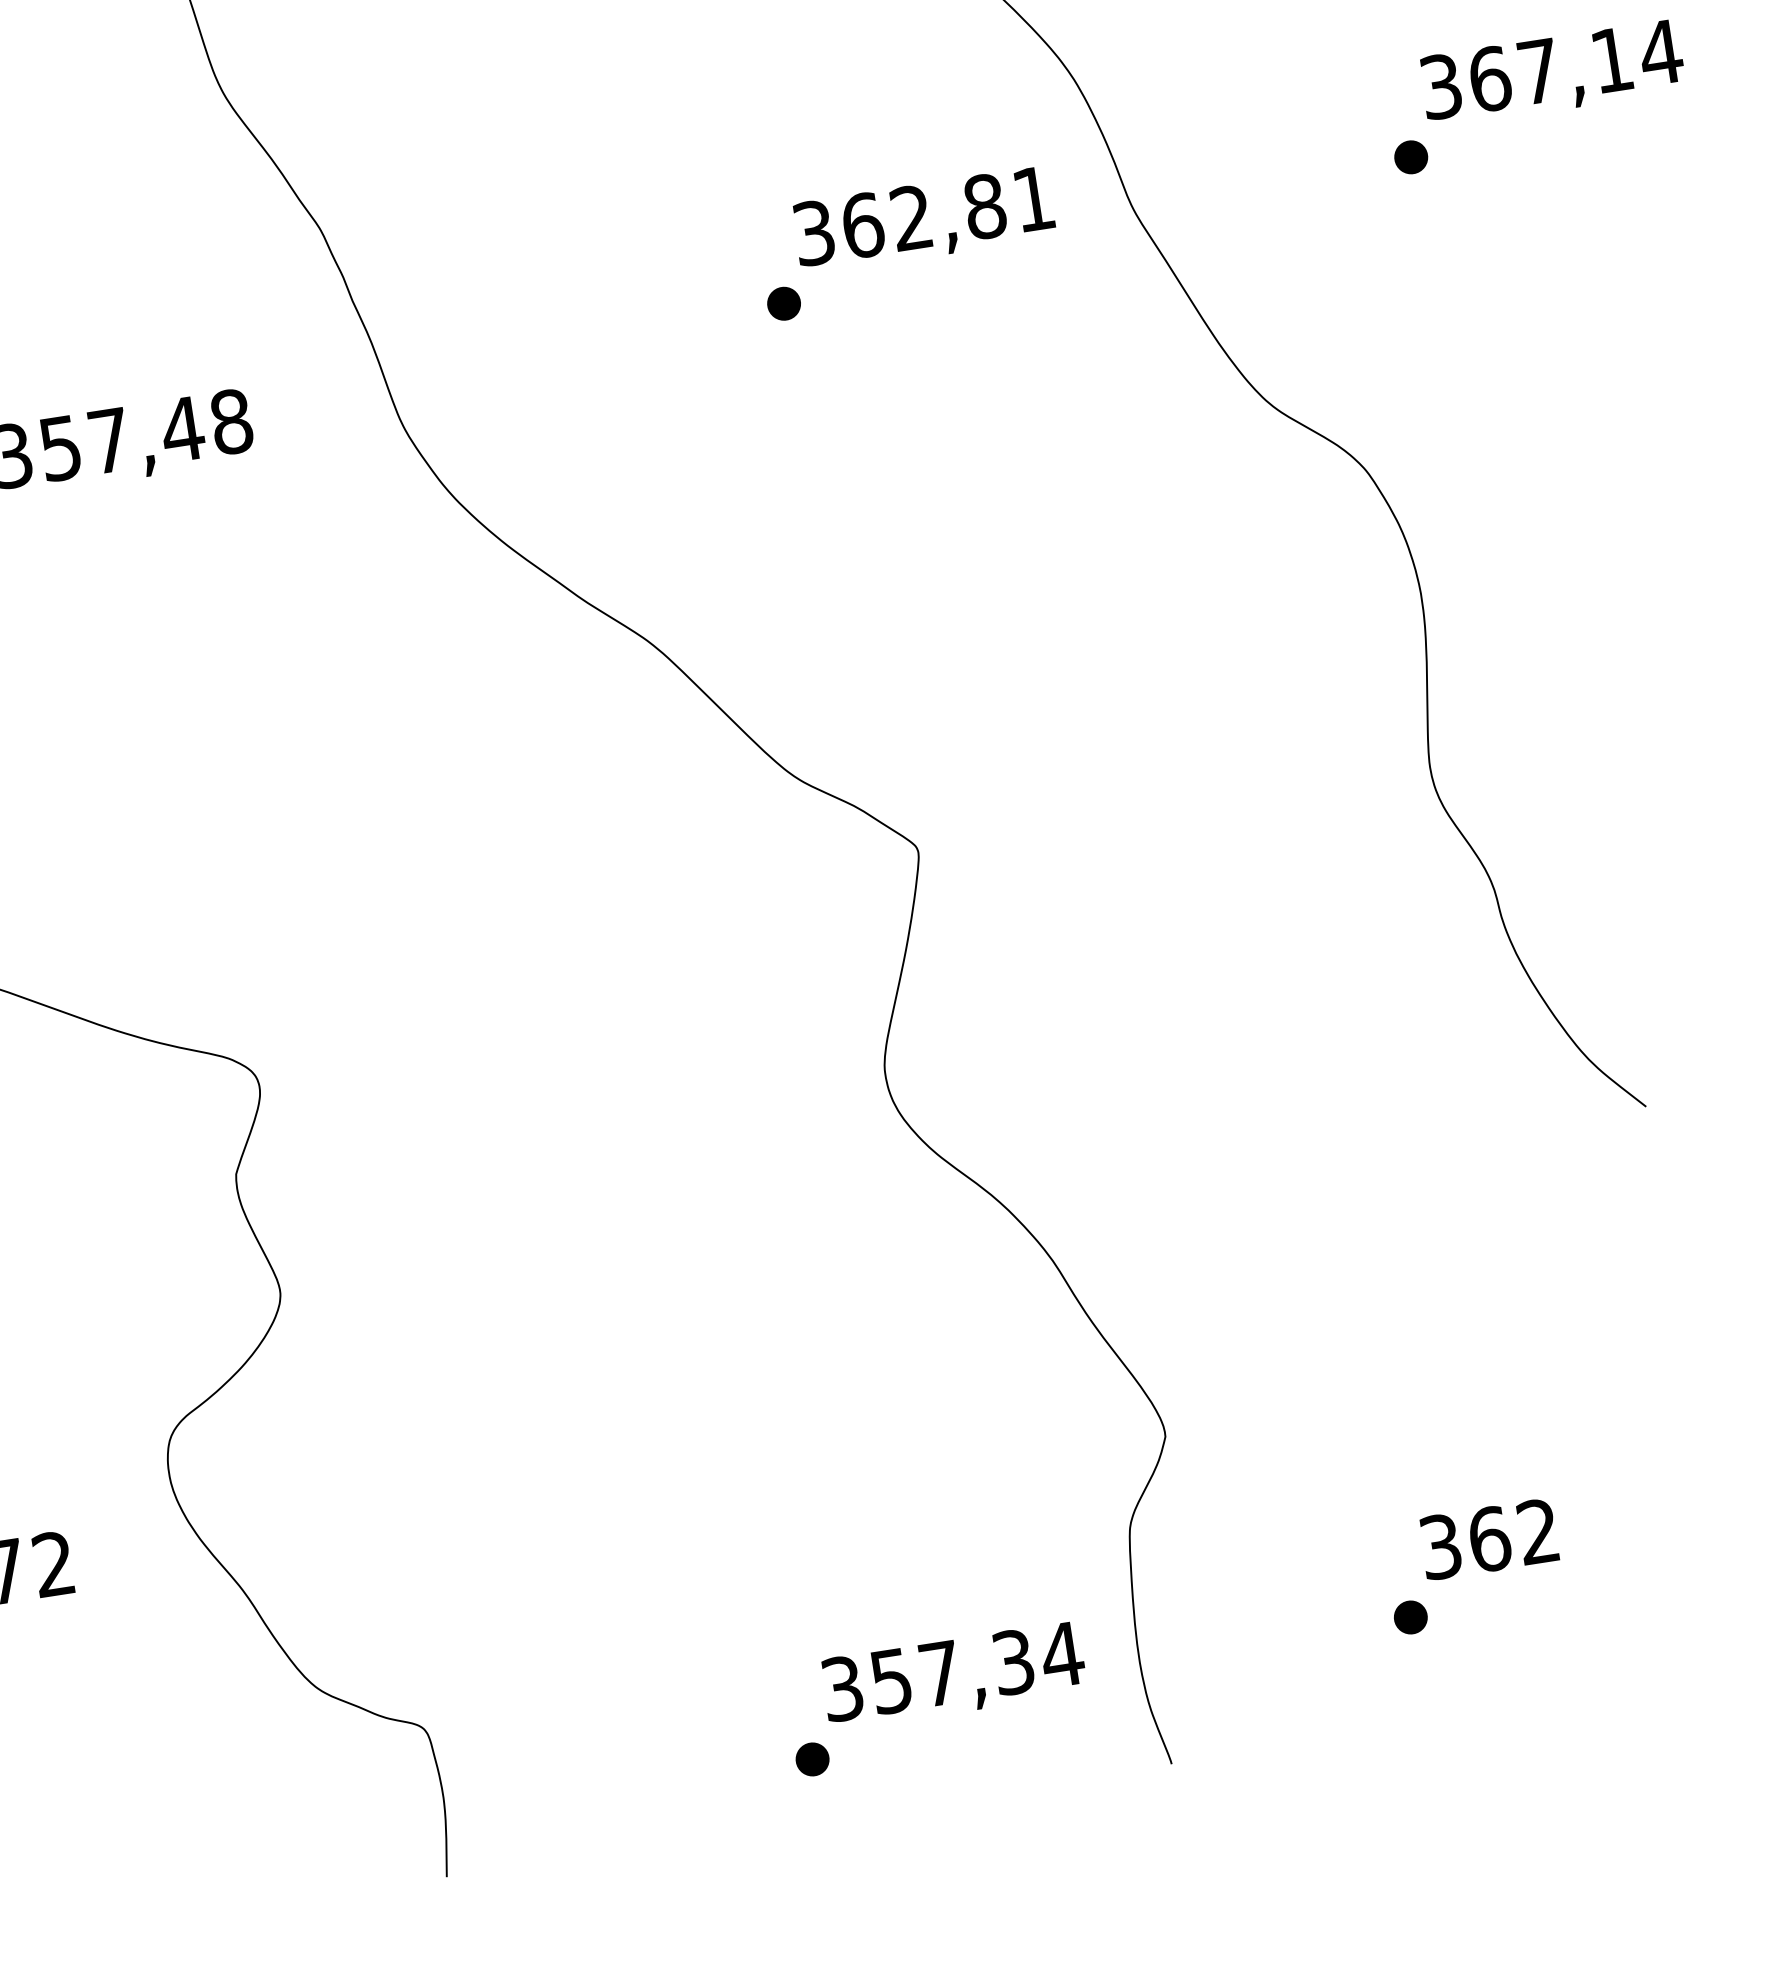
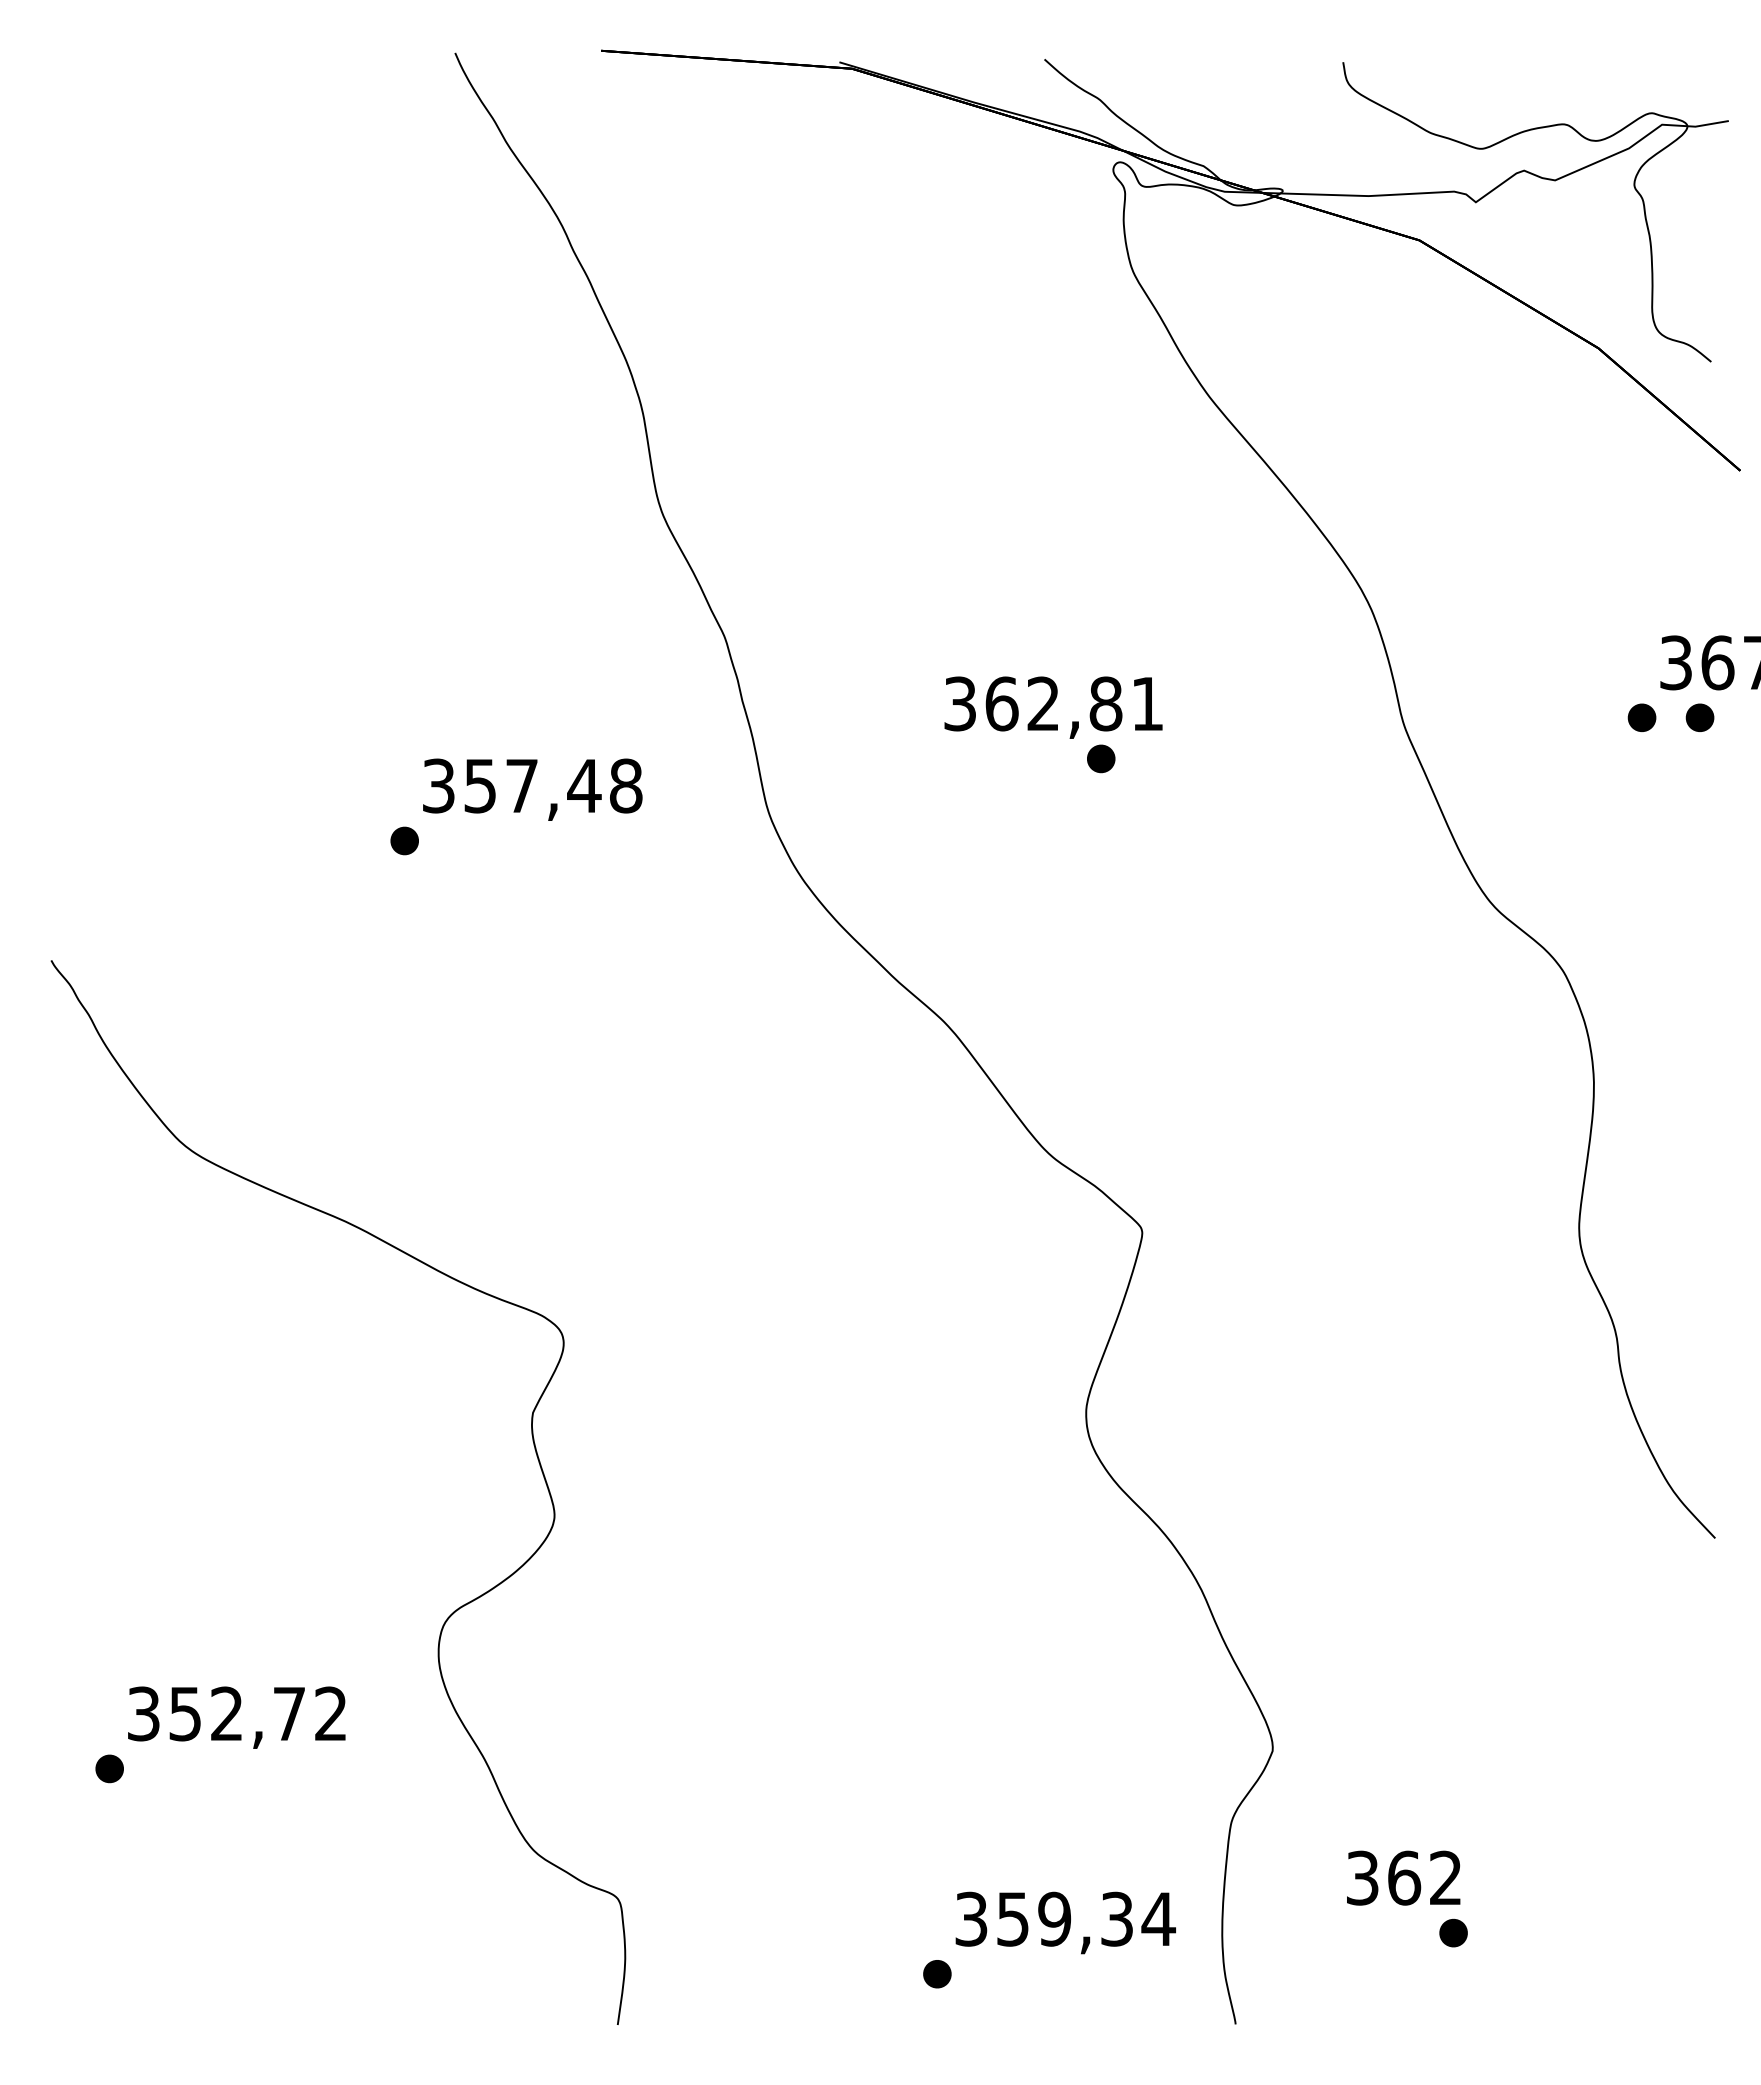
part: (1478, 146) -> (1699, 717), added
text: (924, 220) -> (1053, 707), moved
text: (1488, 1538) -> (1403, 1877), moved
text: (939, 1672) -> (1054, 1918), 357,34 -> 359,34

